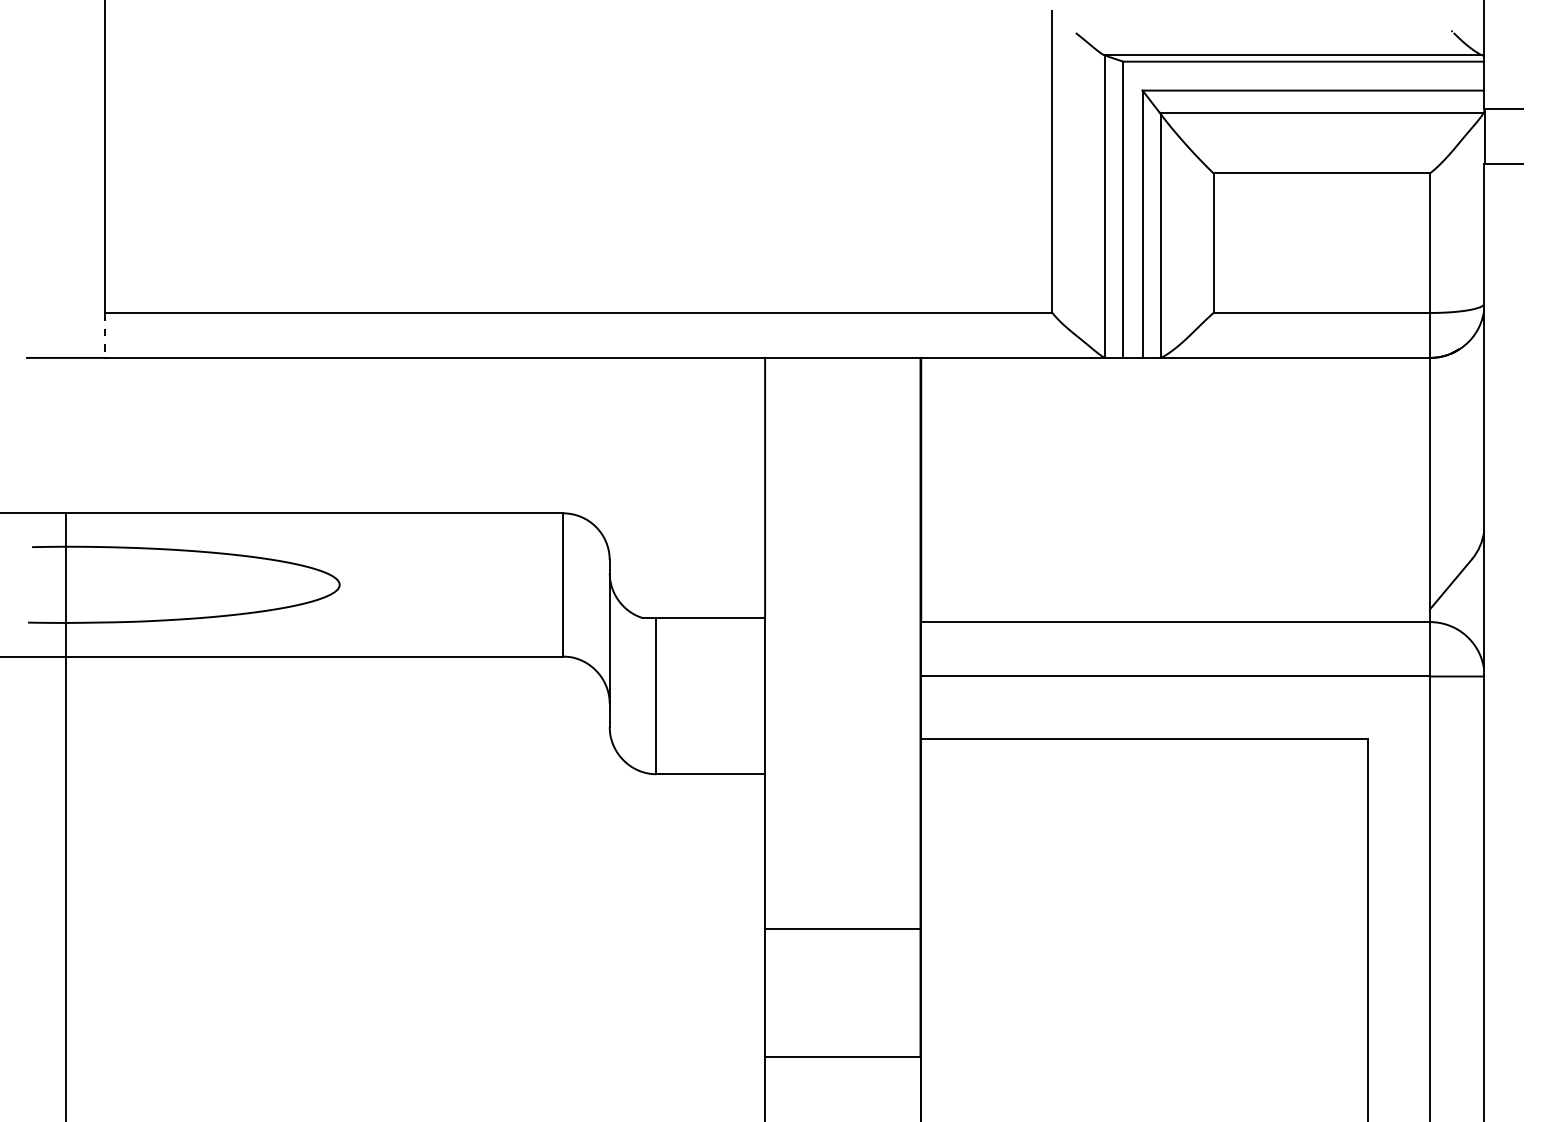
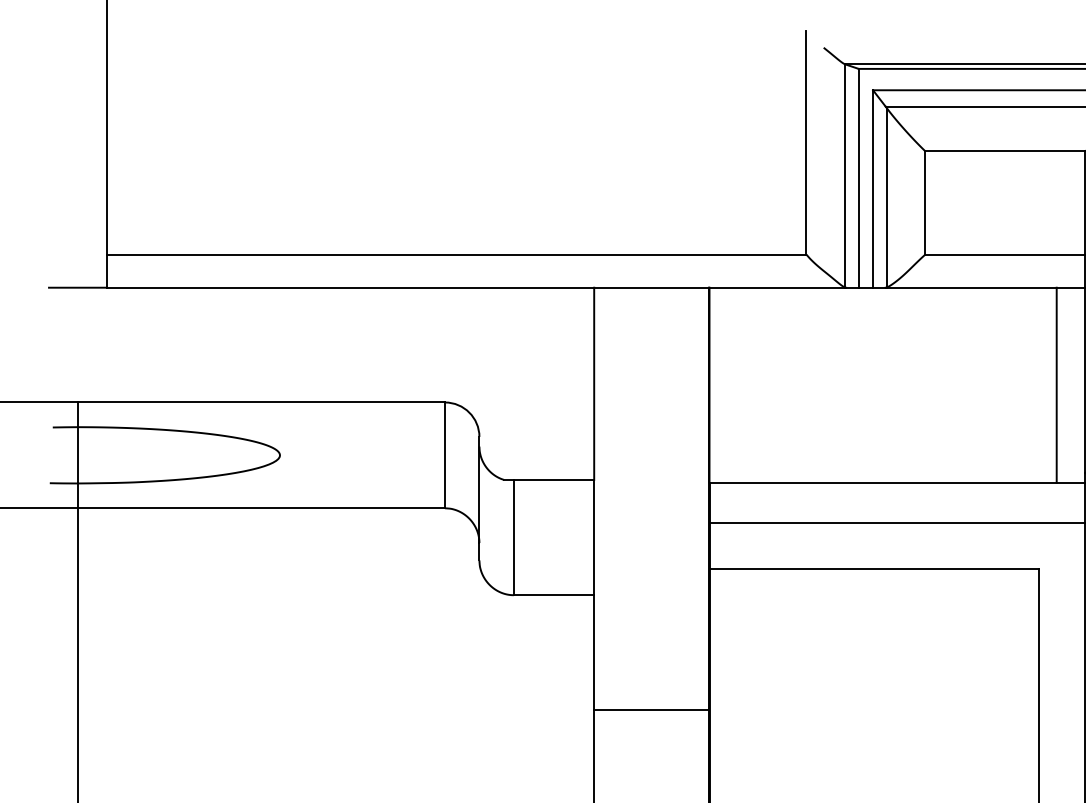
line: (105, 335) -> (107, 271), dashed -> solid
line: (1391, 489) -> (1056, 384), added

